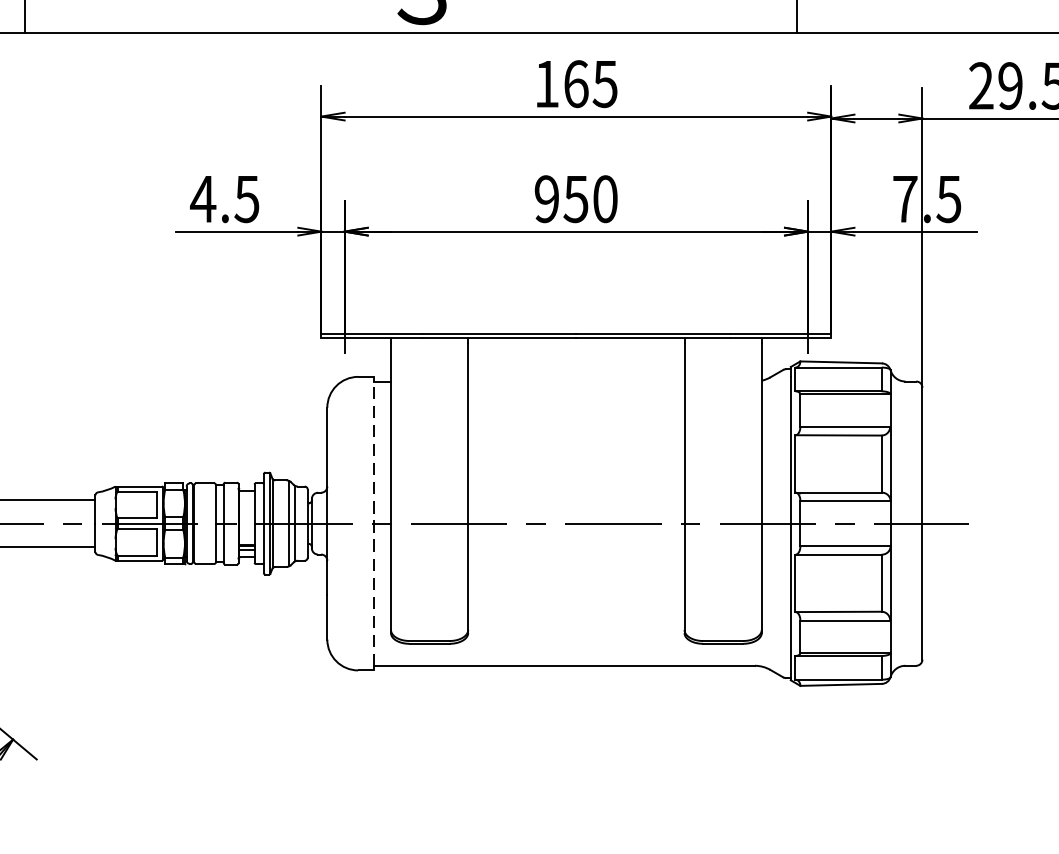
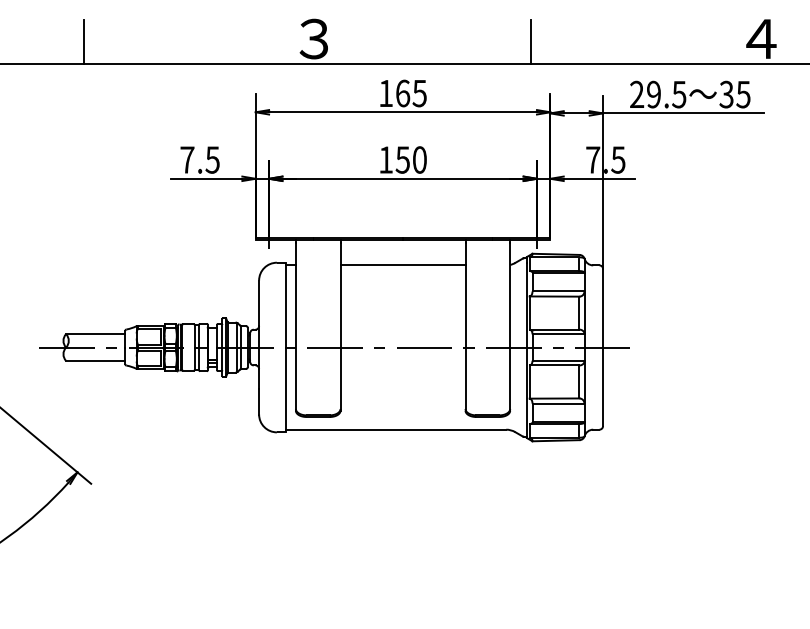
text: (201, 198) -> (186, 159), 4.5 -> 7.5
text: (546, 198) -> (385, 159), 950 -> 150
line: (575, 381) -> (402, 265), added
line: (372, 523) -> (285, 347), dashed -> solid

